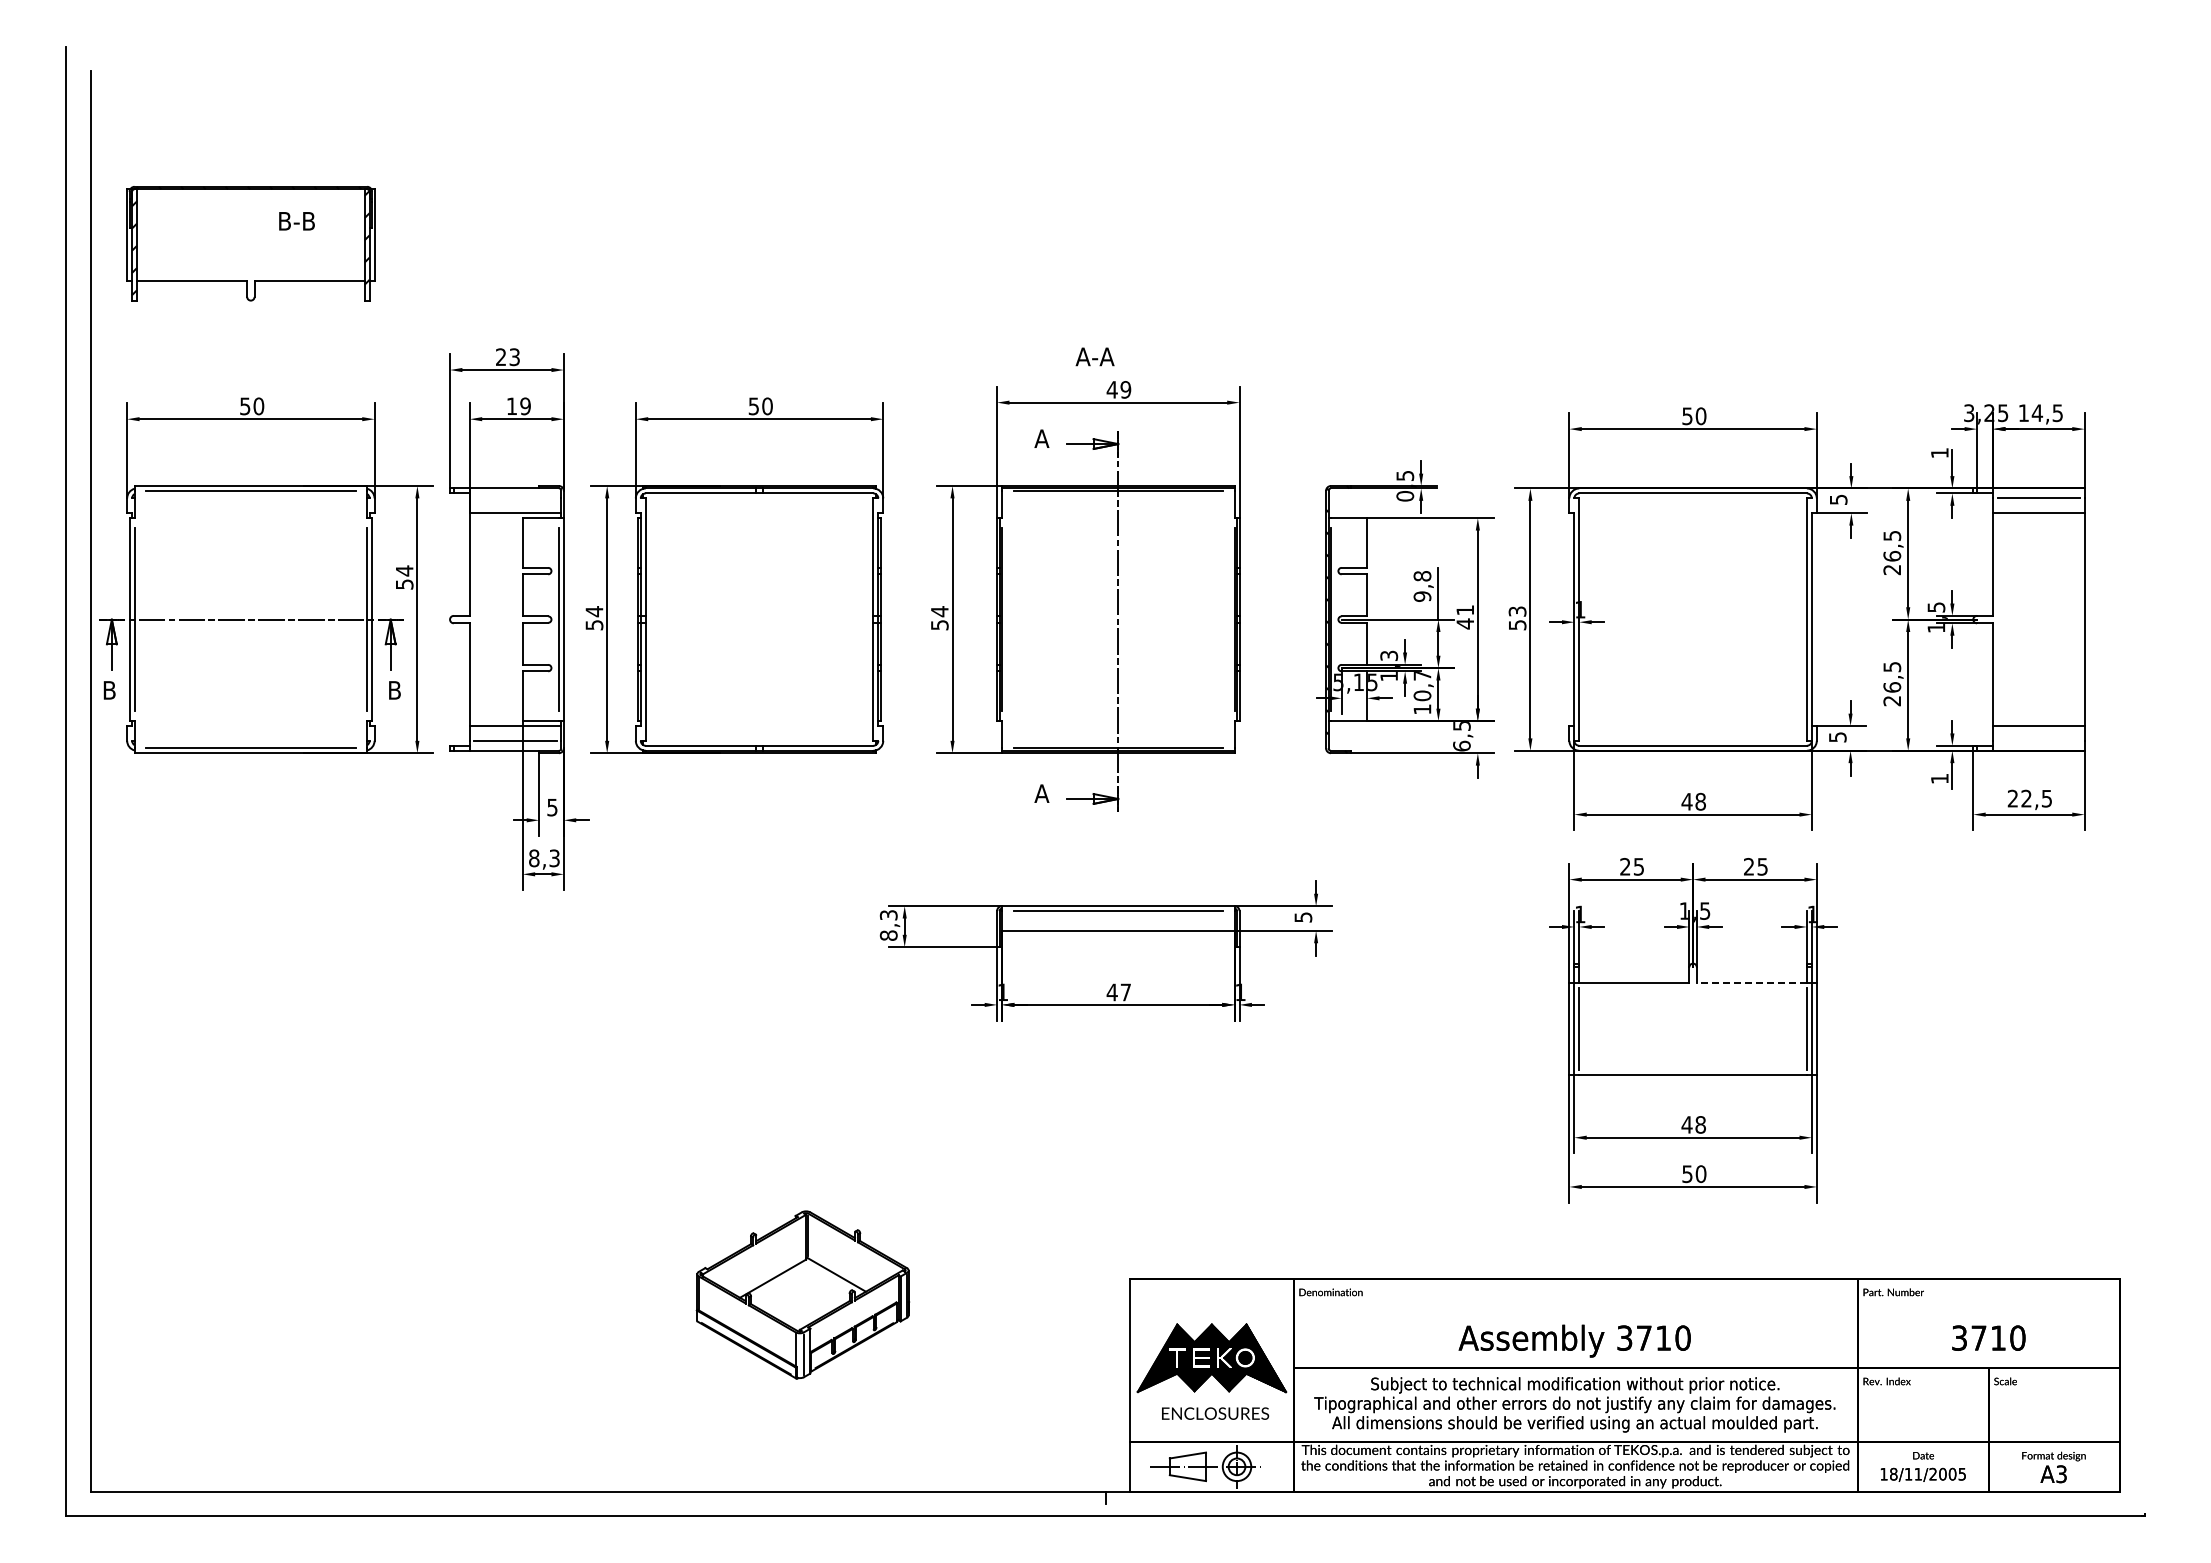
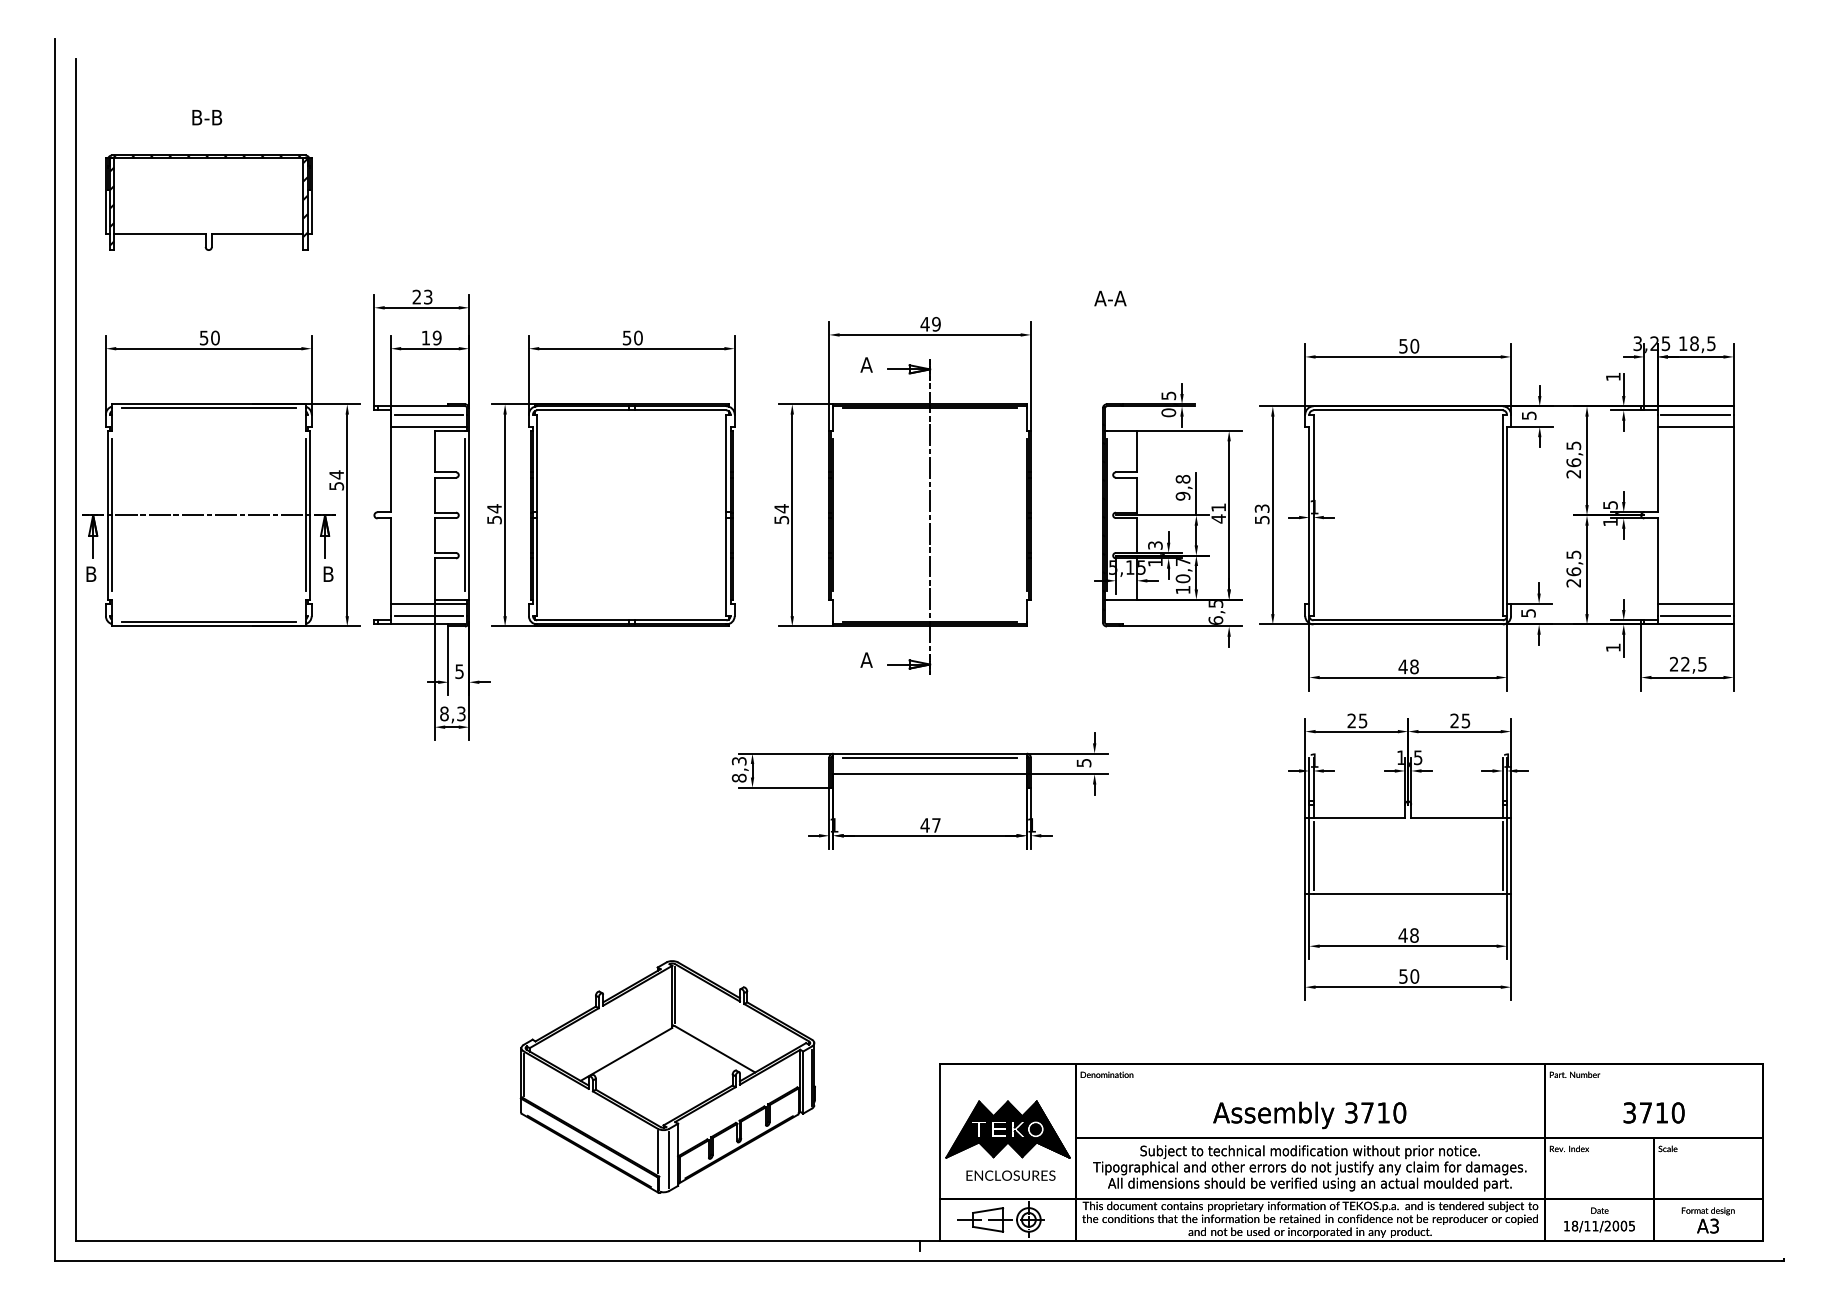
text: (296, 221) -> (206, 117), moved
text: (1094, 356) -> (1109, 298), moved
text: (2037, 413) -> (1694, 343), 14,5 -> 18,5
line: (515, 498) -> (428, 414), added
line: (2038, 740) -> (1695, 615), added
line: (1751, 983) -> (1456, 817), dashed -> solid
part: (802, 1294) -> (667, 1076), size x1.67

